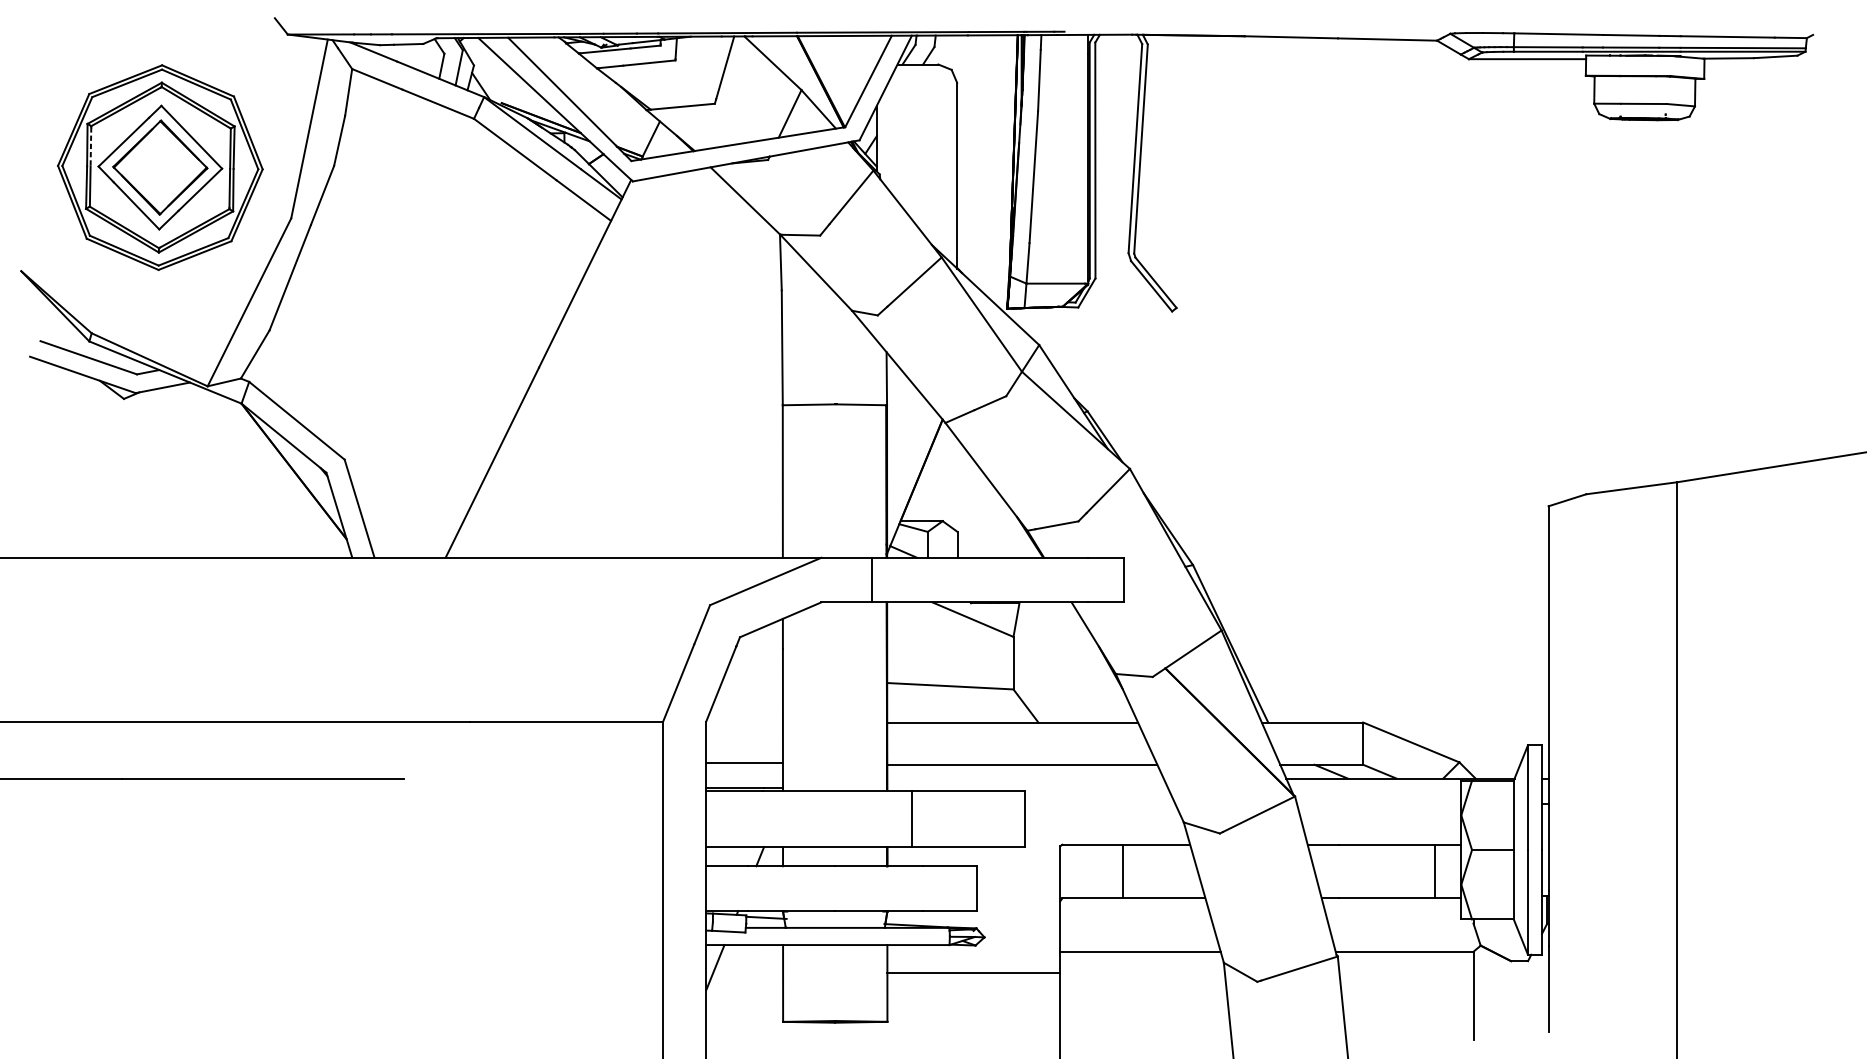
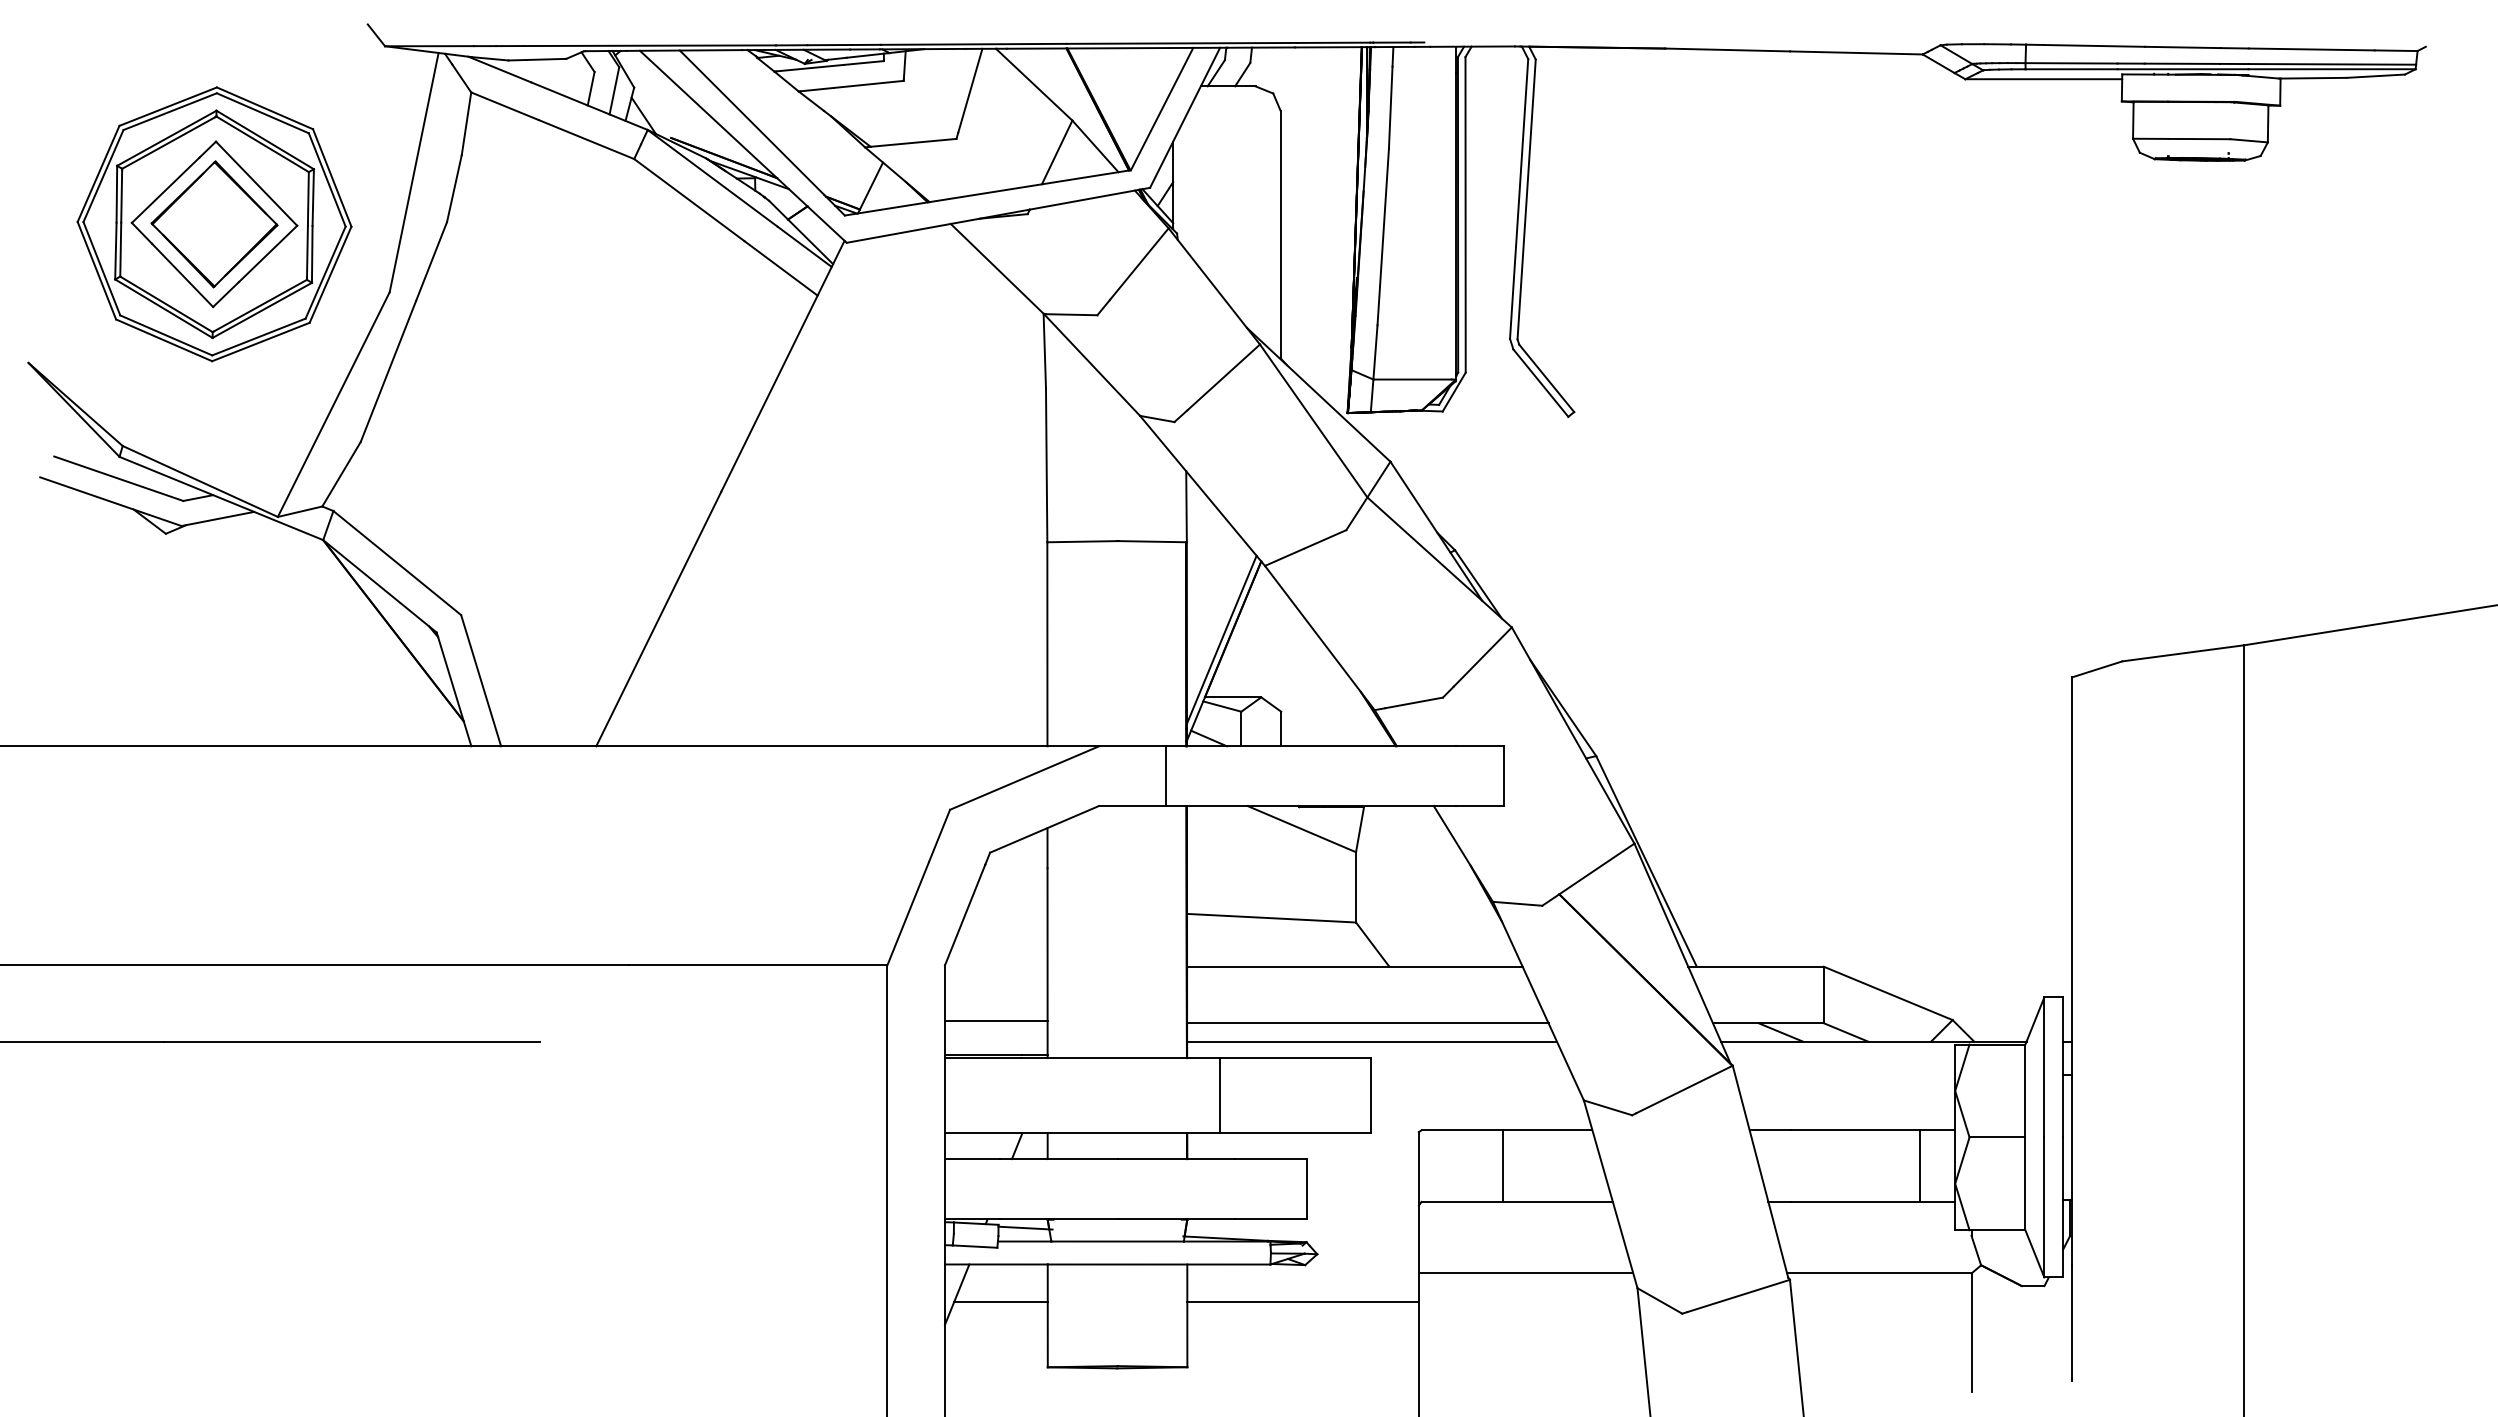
line: (90, 147) -> (121, 197), dashed -> solid
line: (912, 477) -> (1221, 639), added
line: (1025, 778) -> (1372, 1041), added
line: (747, 972) -> (1000, 1301), added

